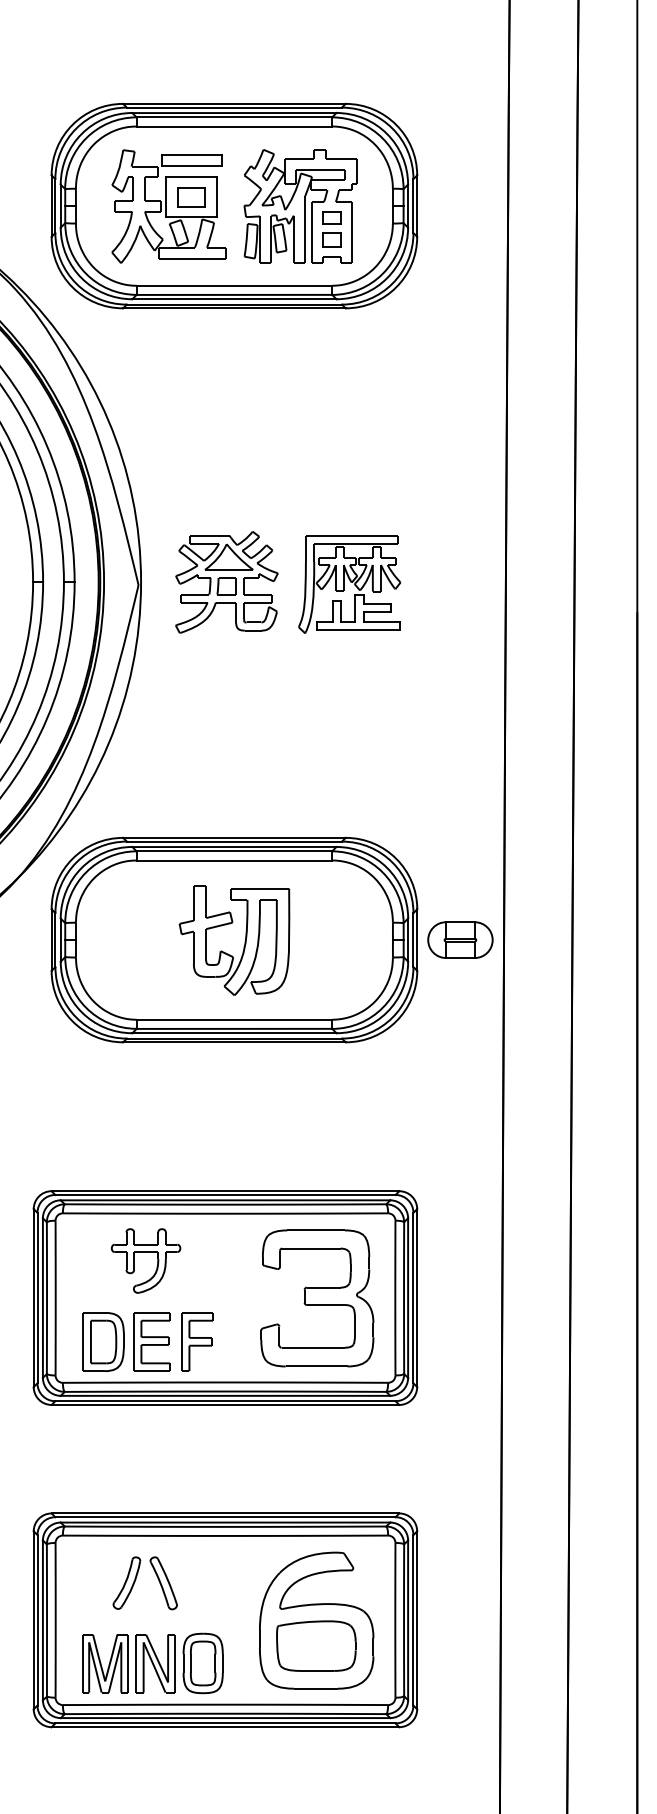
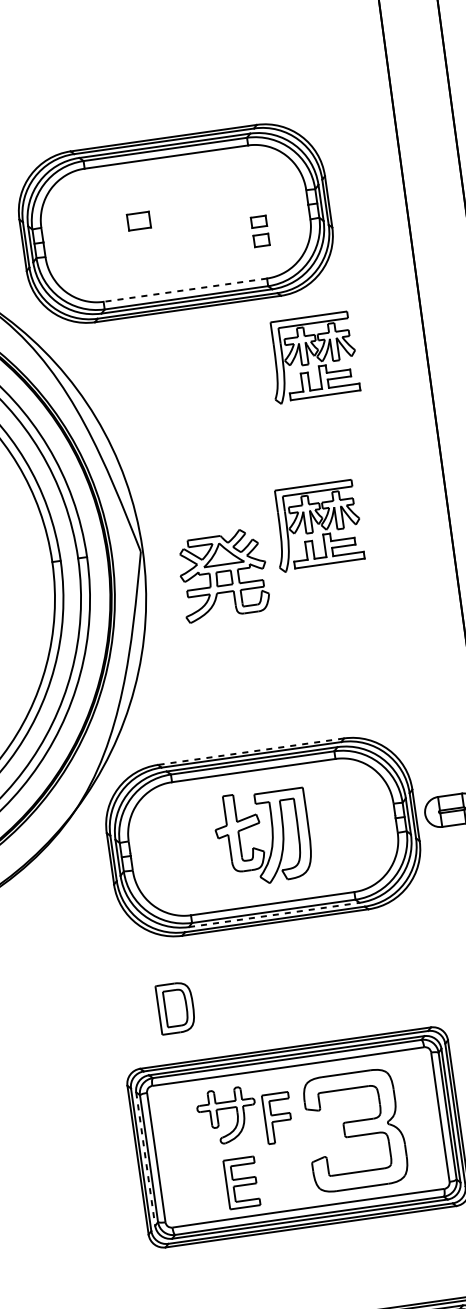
part: (168, 206) -> (120, 231), removed
part: (300, 206) -> (231, 216), removed
line: (234, 285) -> (185, 289), solid -> dashed
part: (372, 386) -> (312, 357), added
part: (226, 582) -> (223, 575), moved
line: (233, 837) -> (250, 751), solid -> dashed
line: (234, 1033) -> (274, 915), solid -> dashed
line: (42, 1298) -> (145, 1159), solid -> dashed
part: (317, 1298) -> (355, 1130), moved
part: (103, 1341) -> (175, 1007), moved
part: (197, 1341) -> (278, 1117), moved

